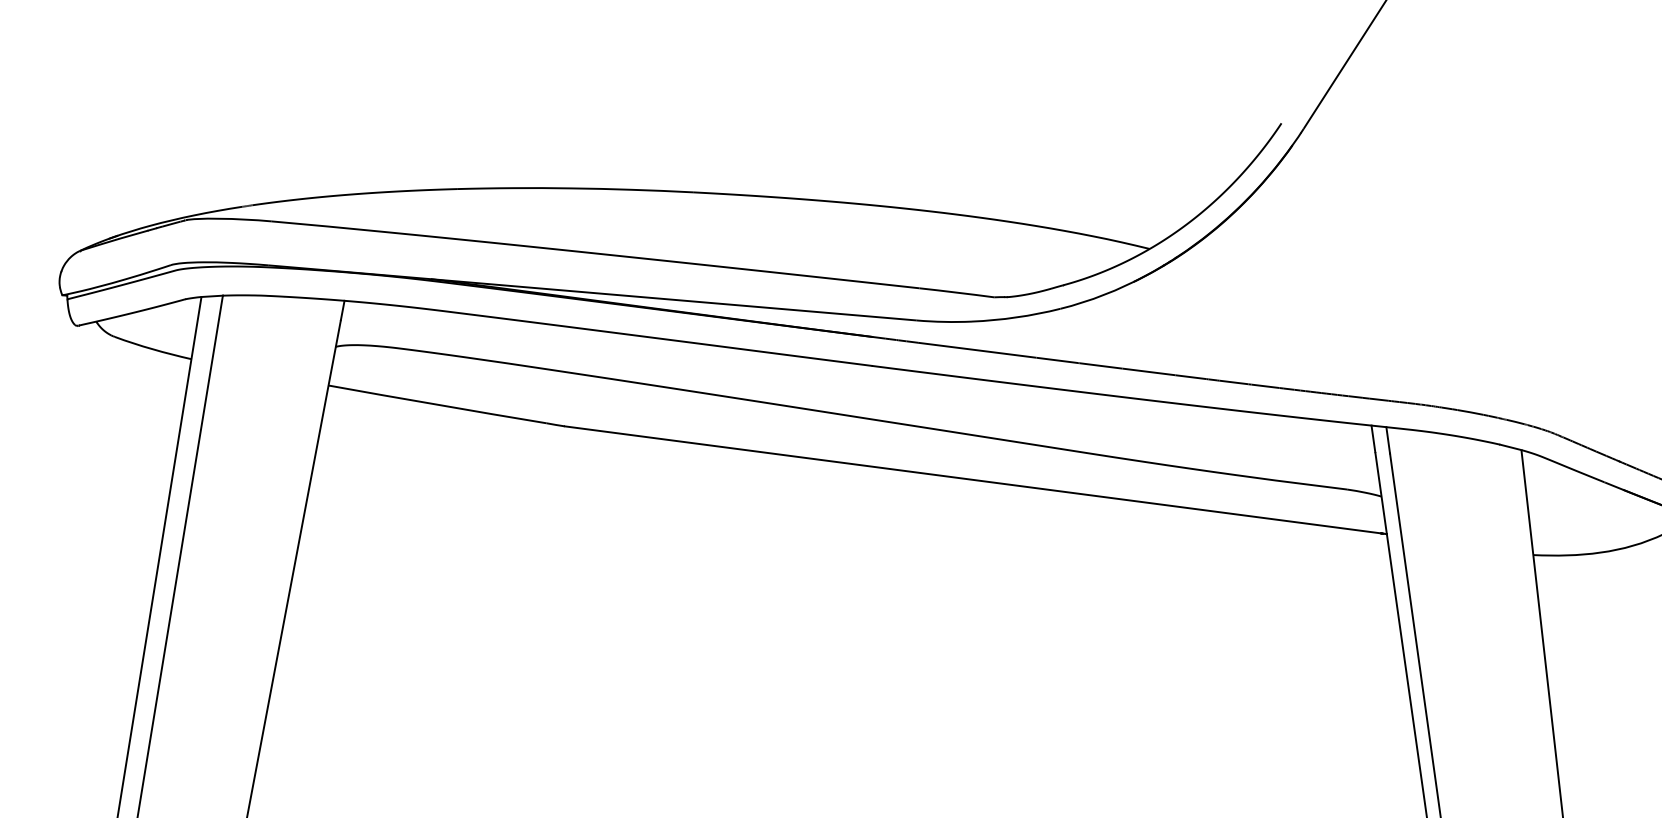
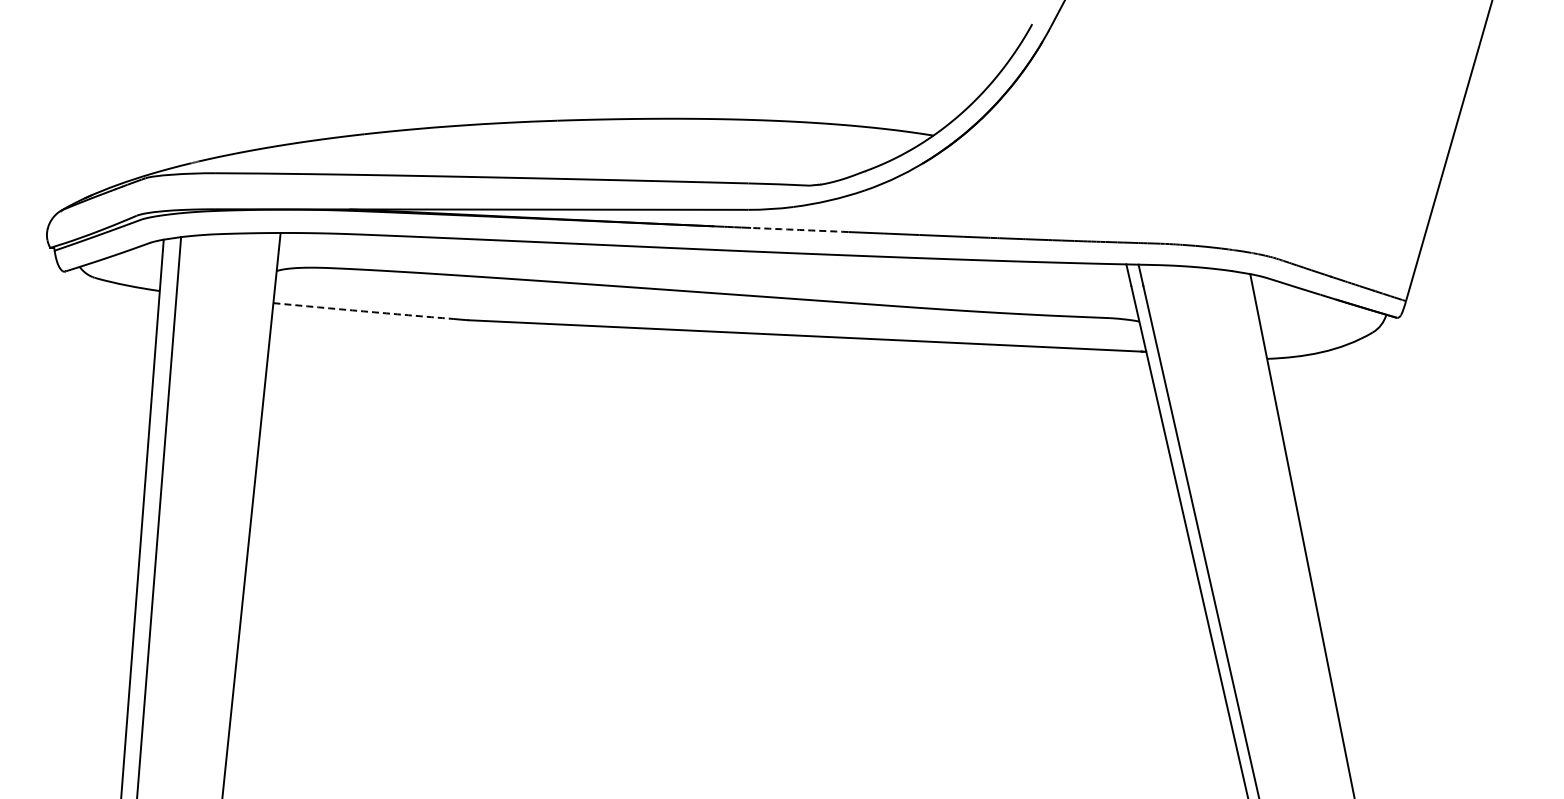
arc: (976, 349) -> (799, 229), solid -> dashed
arc: (437, 404) -> (363, 311), solid -> dashed

